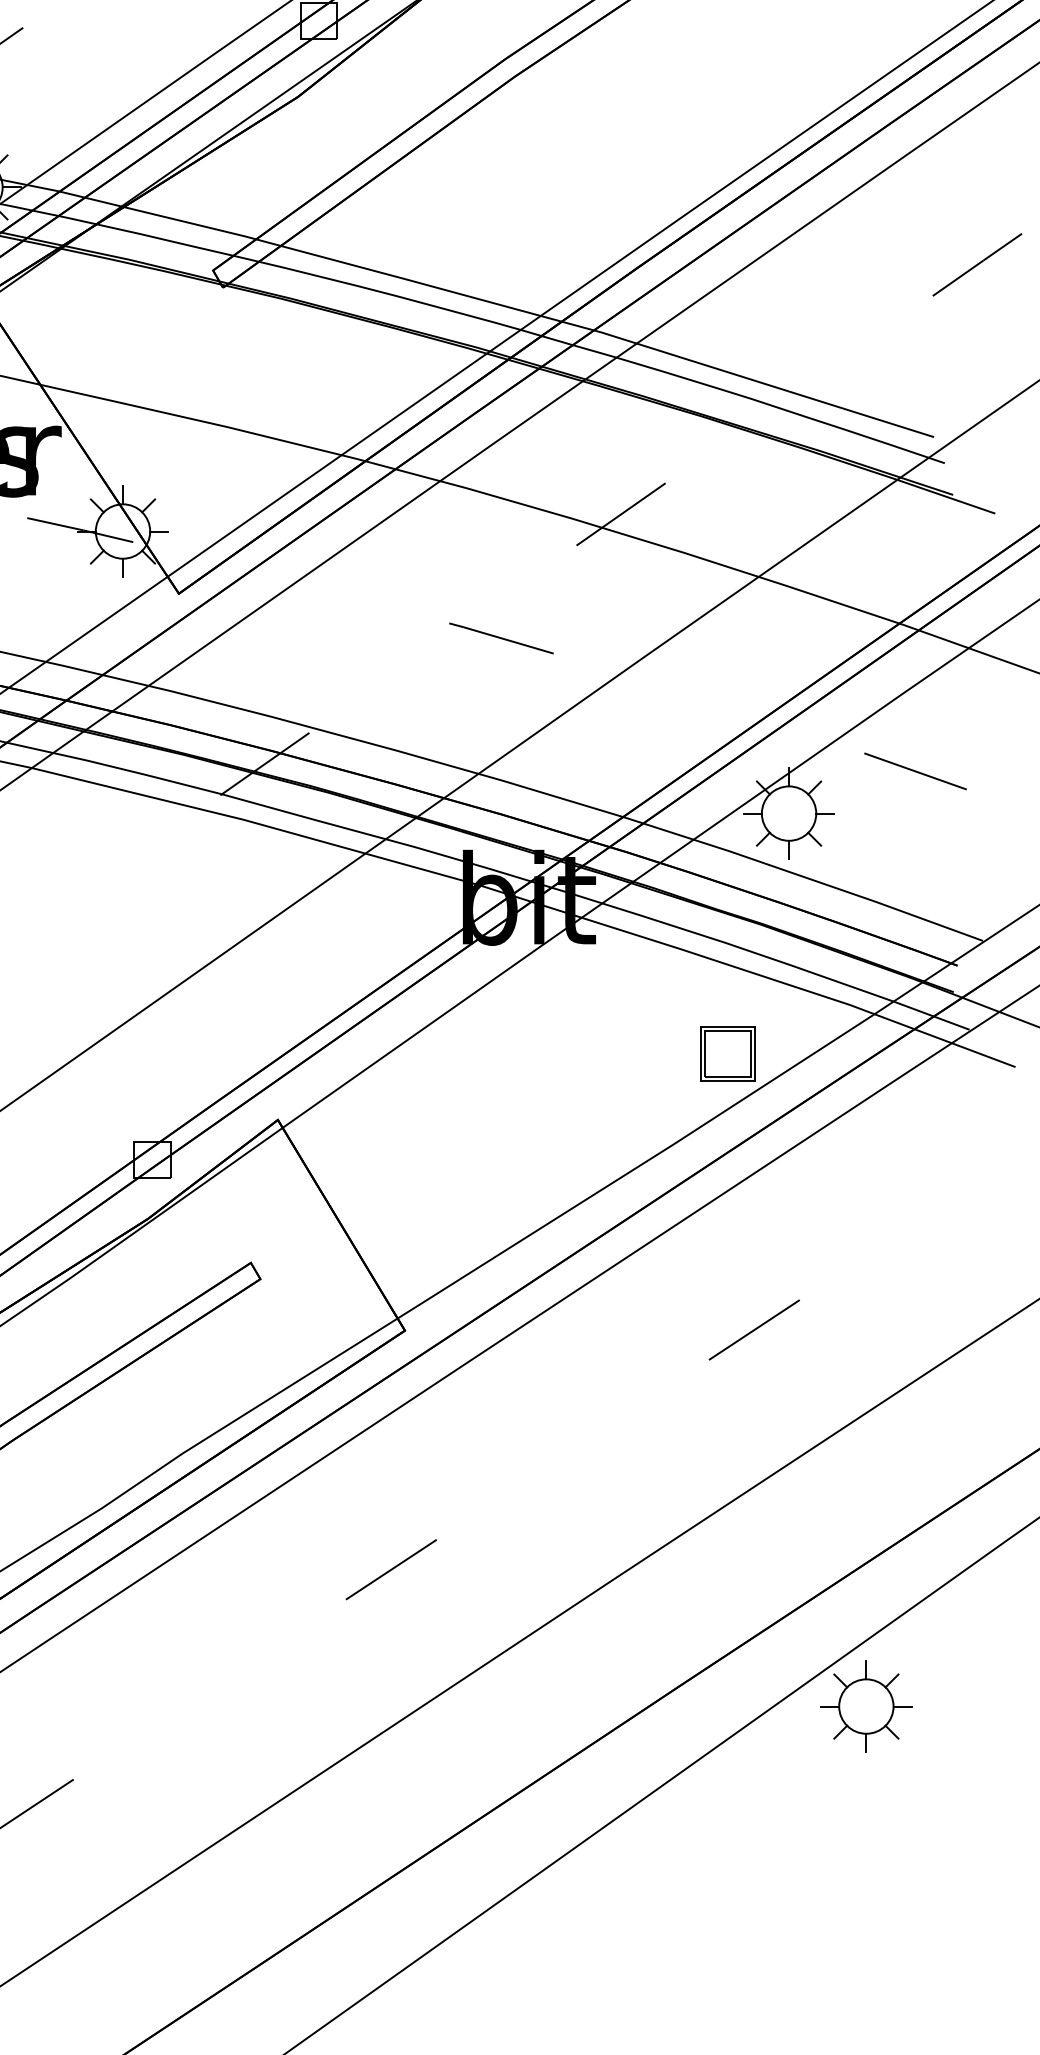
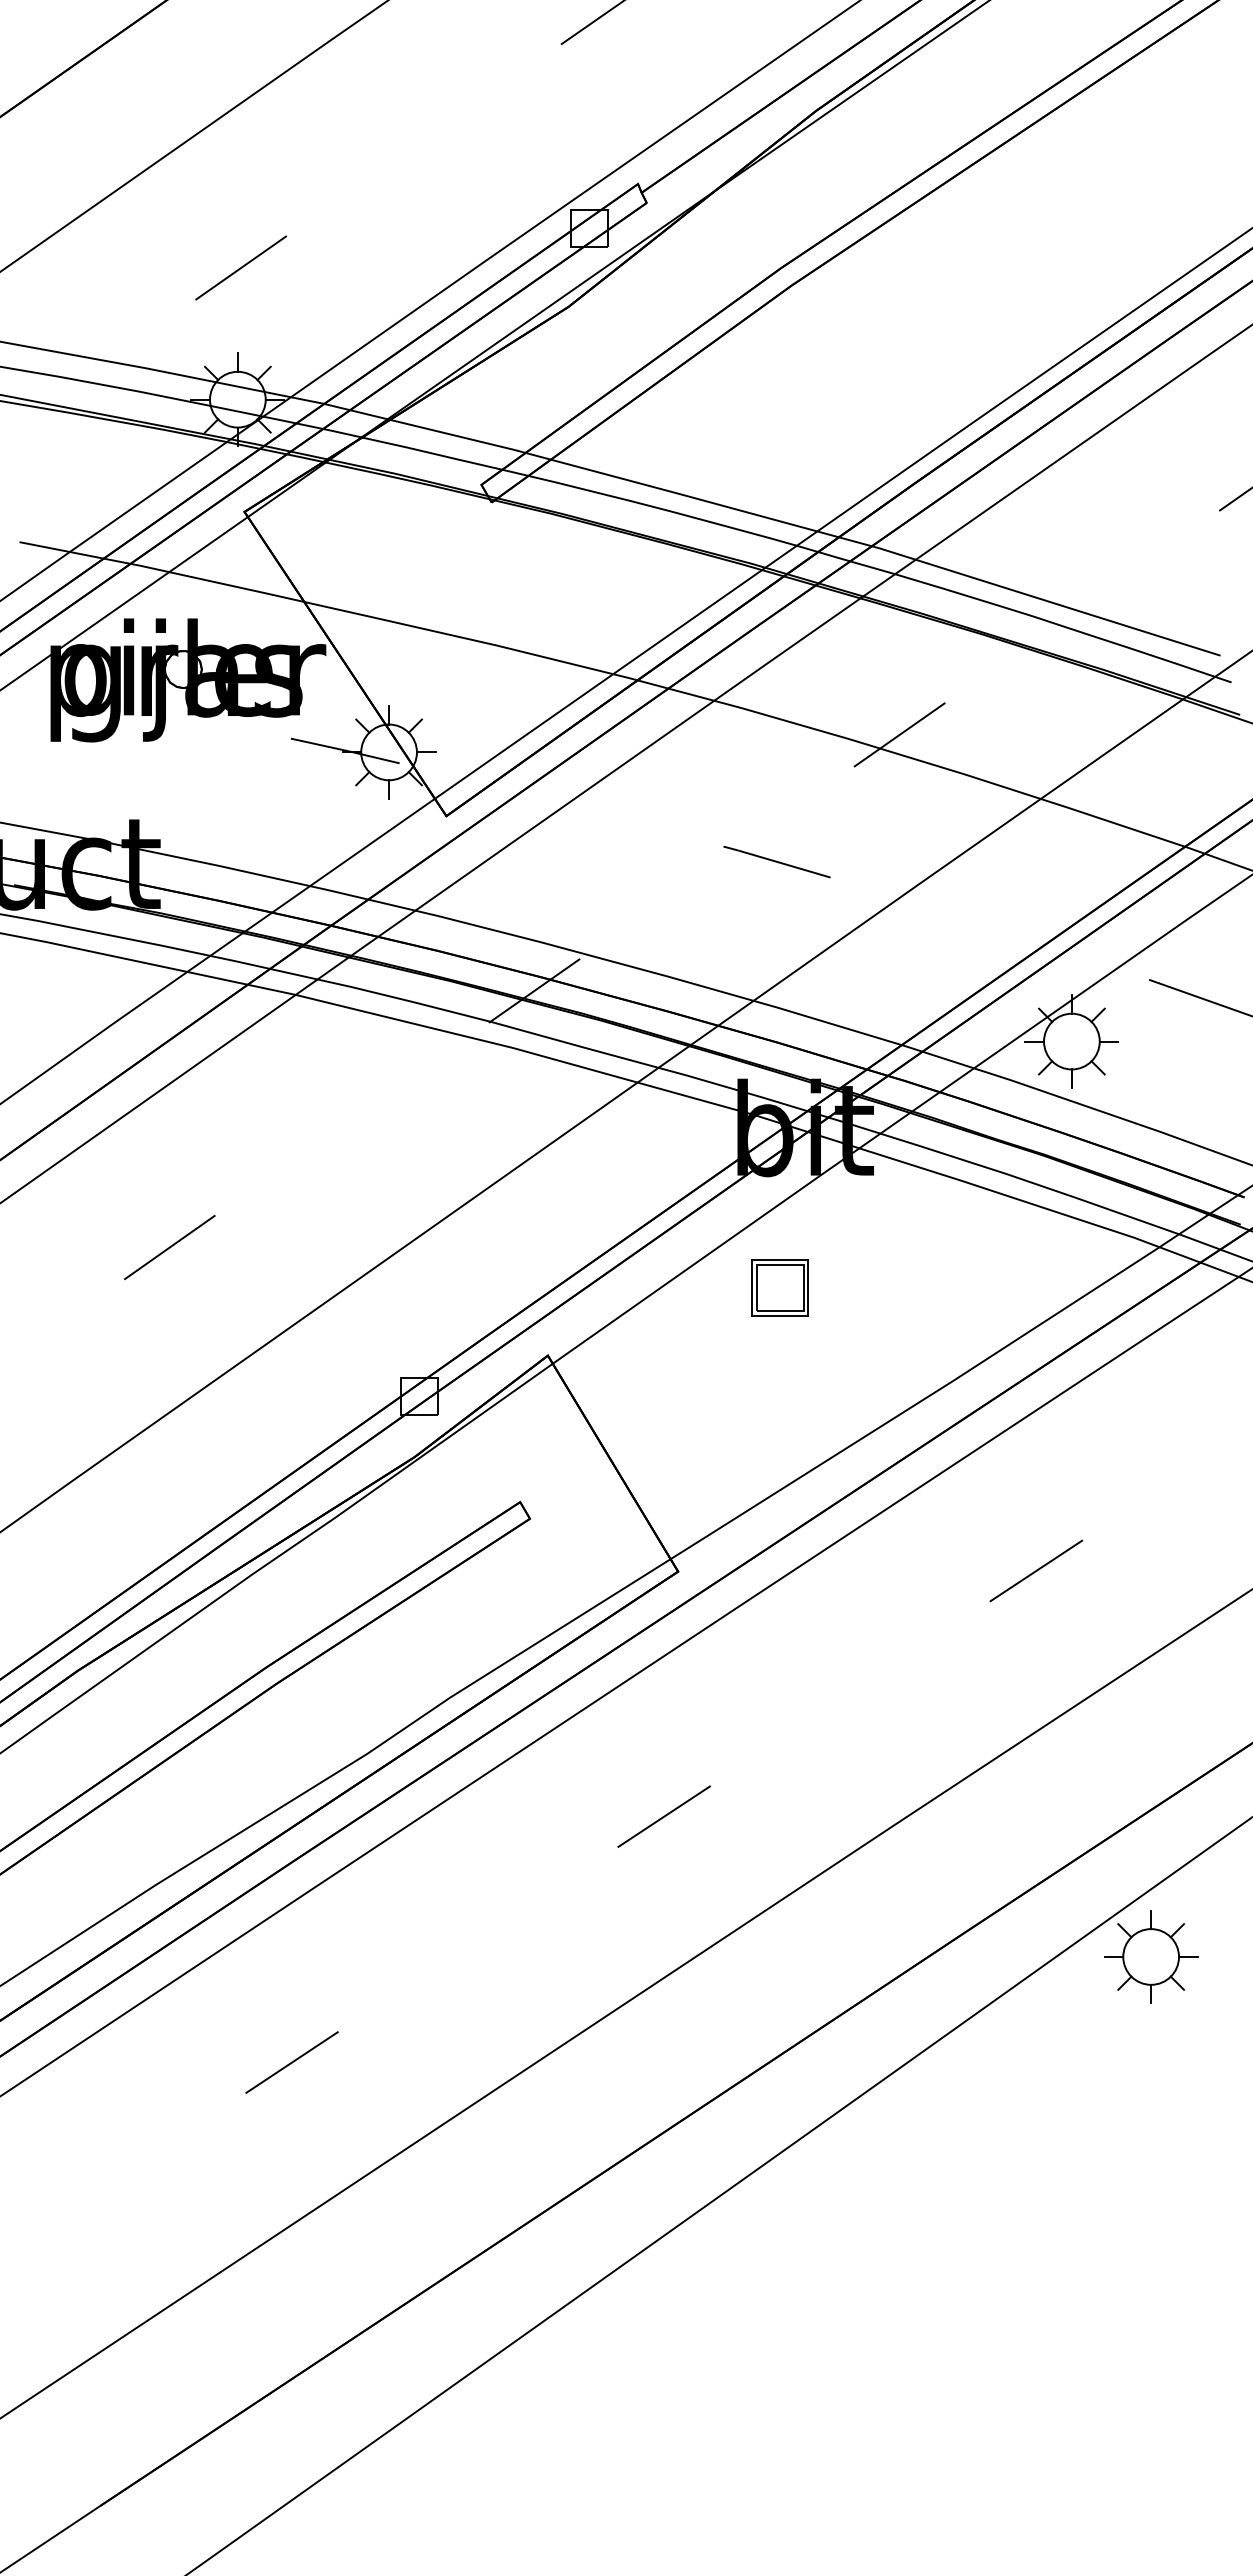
part: (727, 1053) -> (779, 1287), moved

